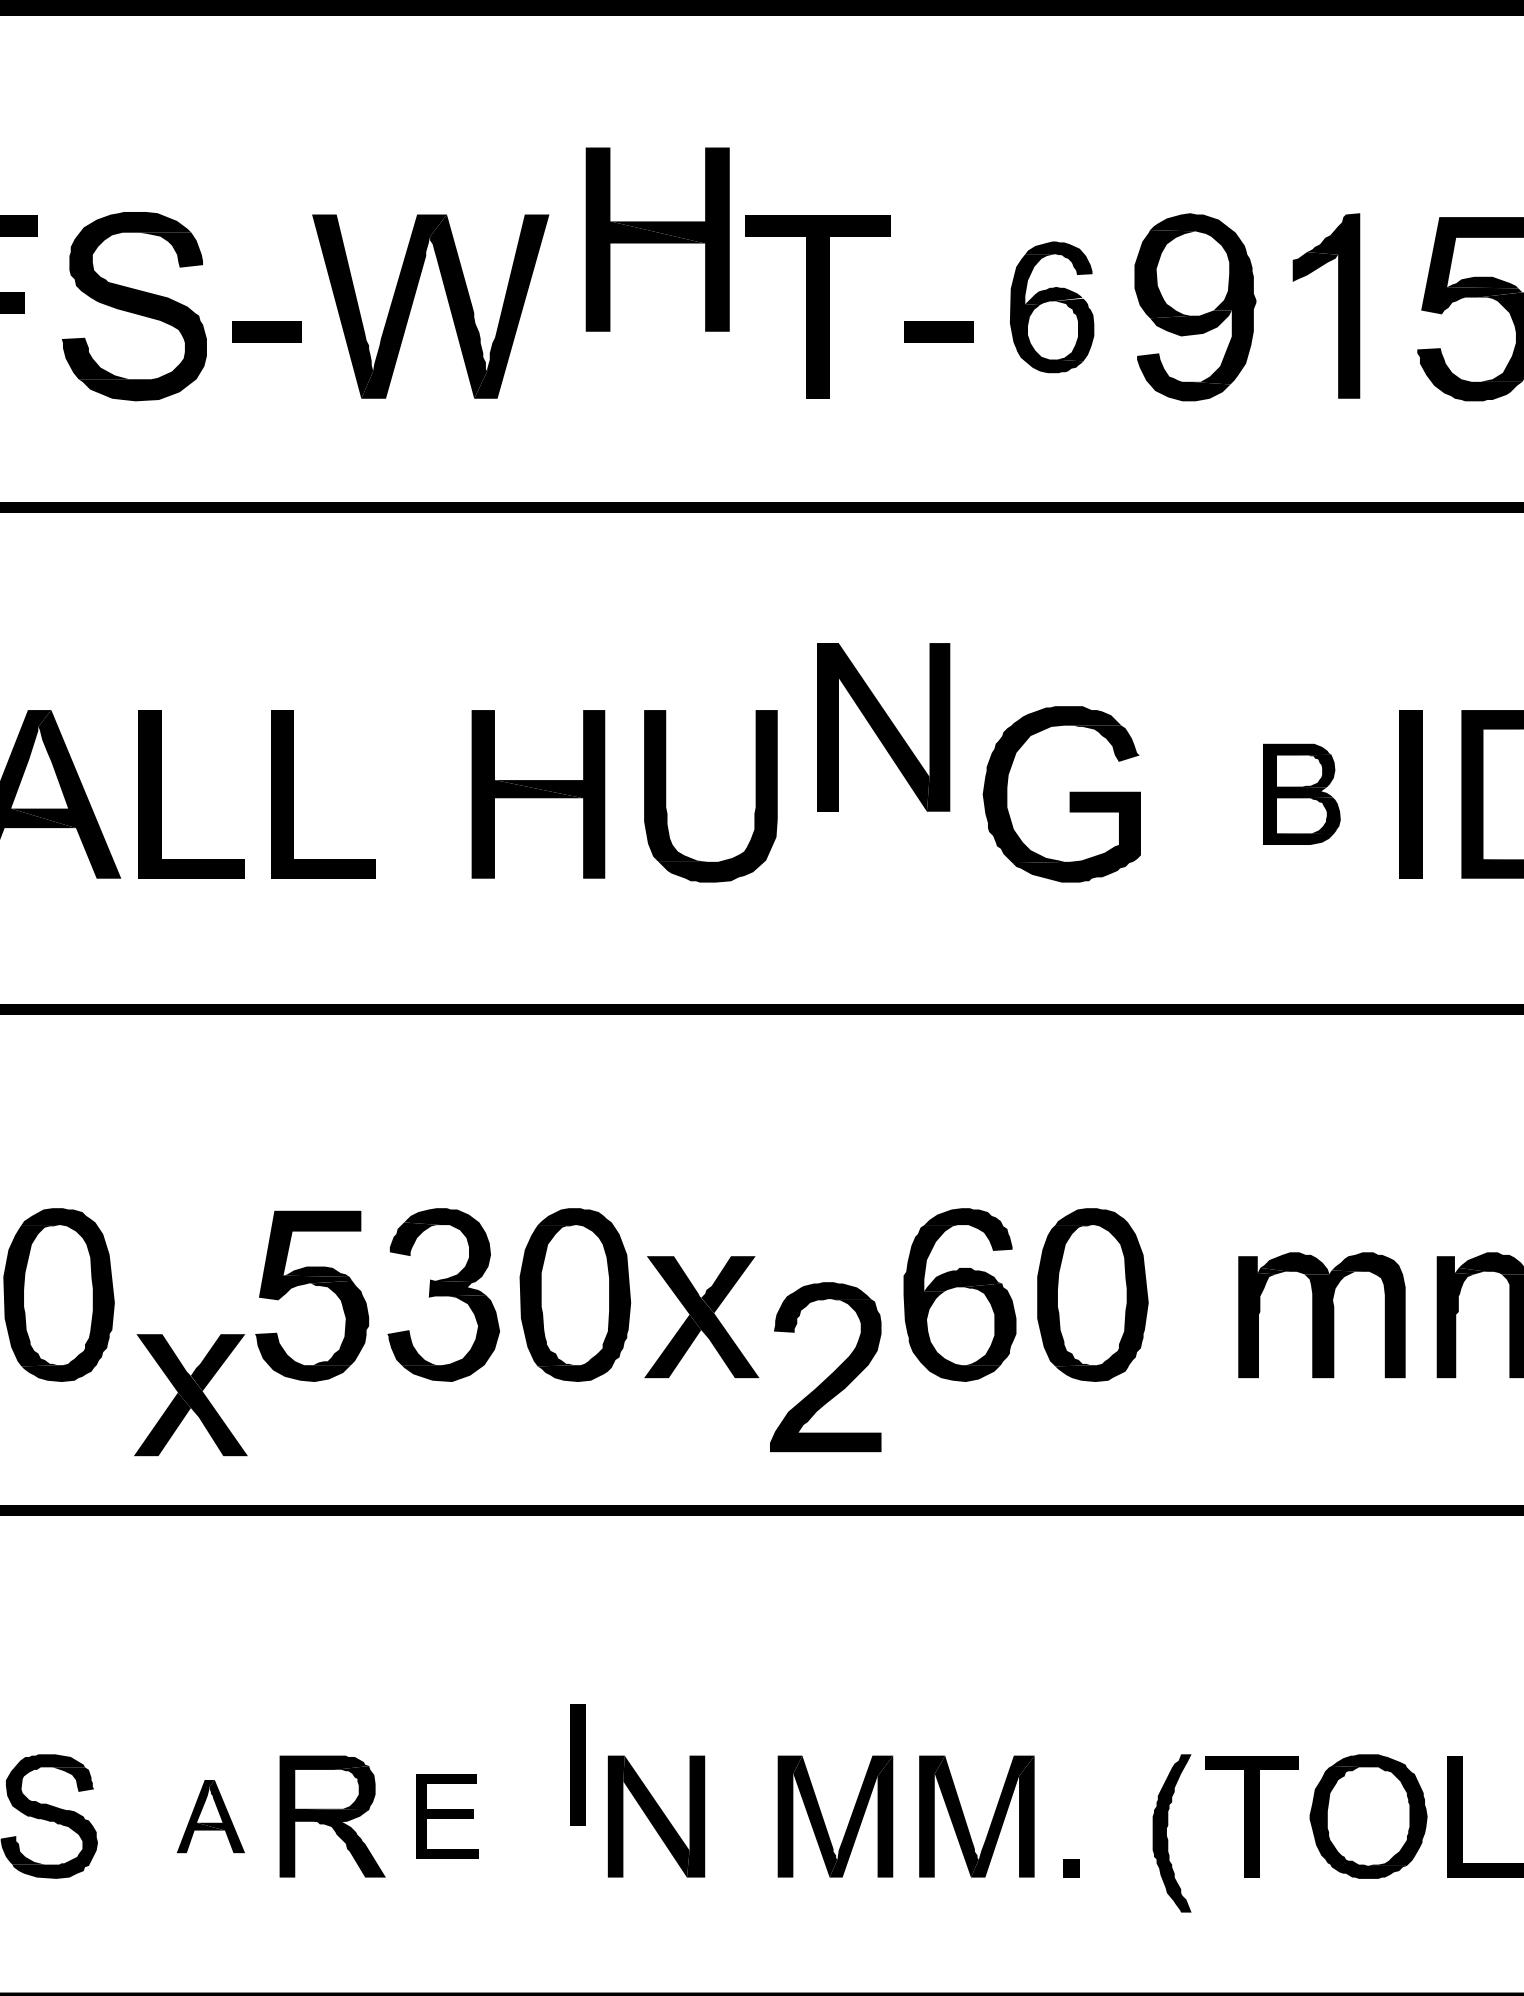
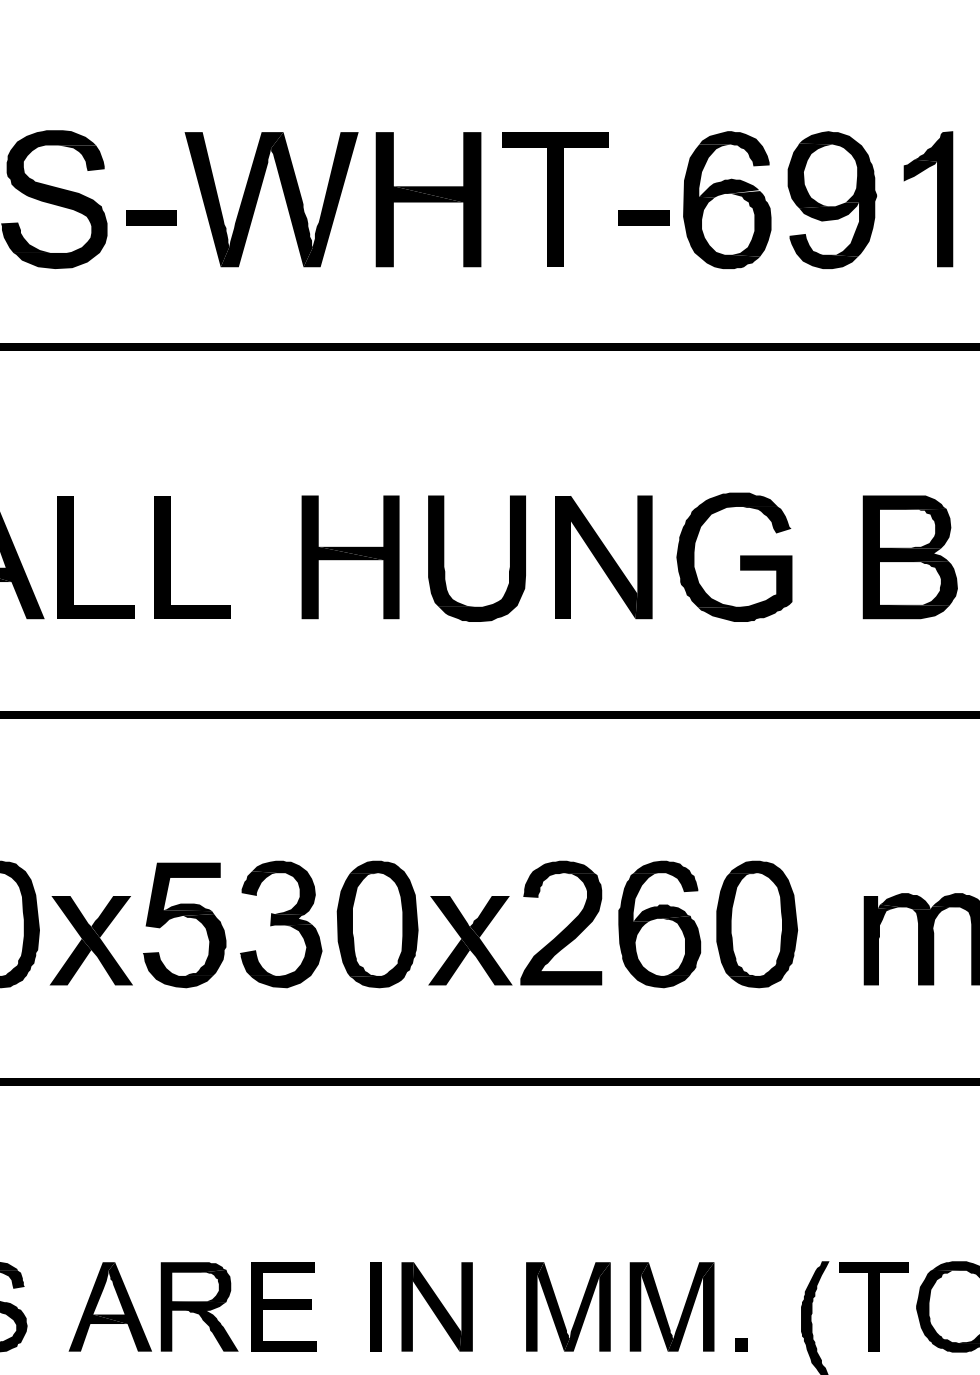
part: (657, 239) -> (428, 199), moved
part: (1051, 307) -> (726, 200), size x1.43
part: (883, 727) -> (603, 557), moved
part: (1301, 794) -> (910, 557), size x1.67
part: (831, 1373) -> (565, 927), moved
part: (190, 1395) -> (91, 940), moved
part: (577, 1764) -> (375, 1306), moved
part: (210, 1816) -> (110, 1306), size x1.67
part: (447, 1816) -> (283, 1306), size x1.43

